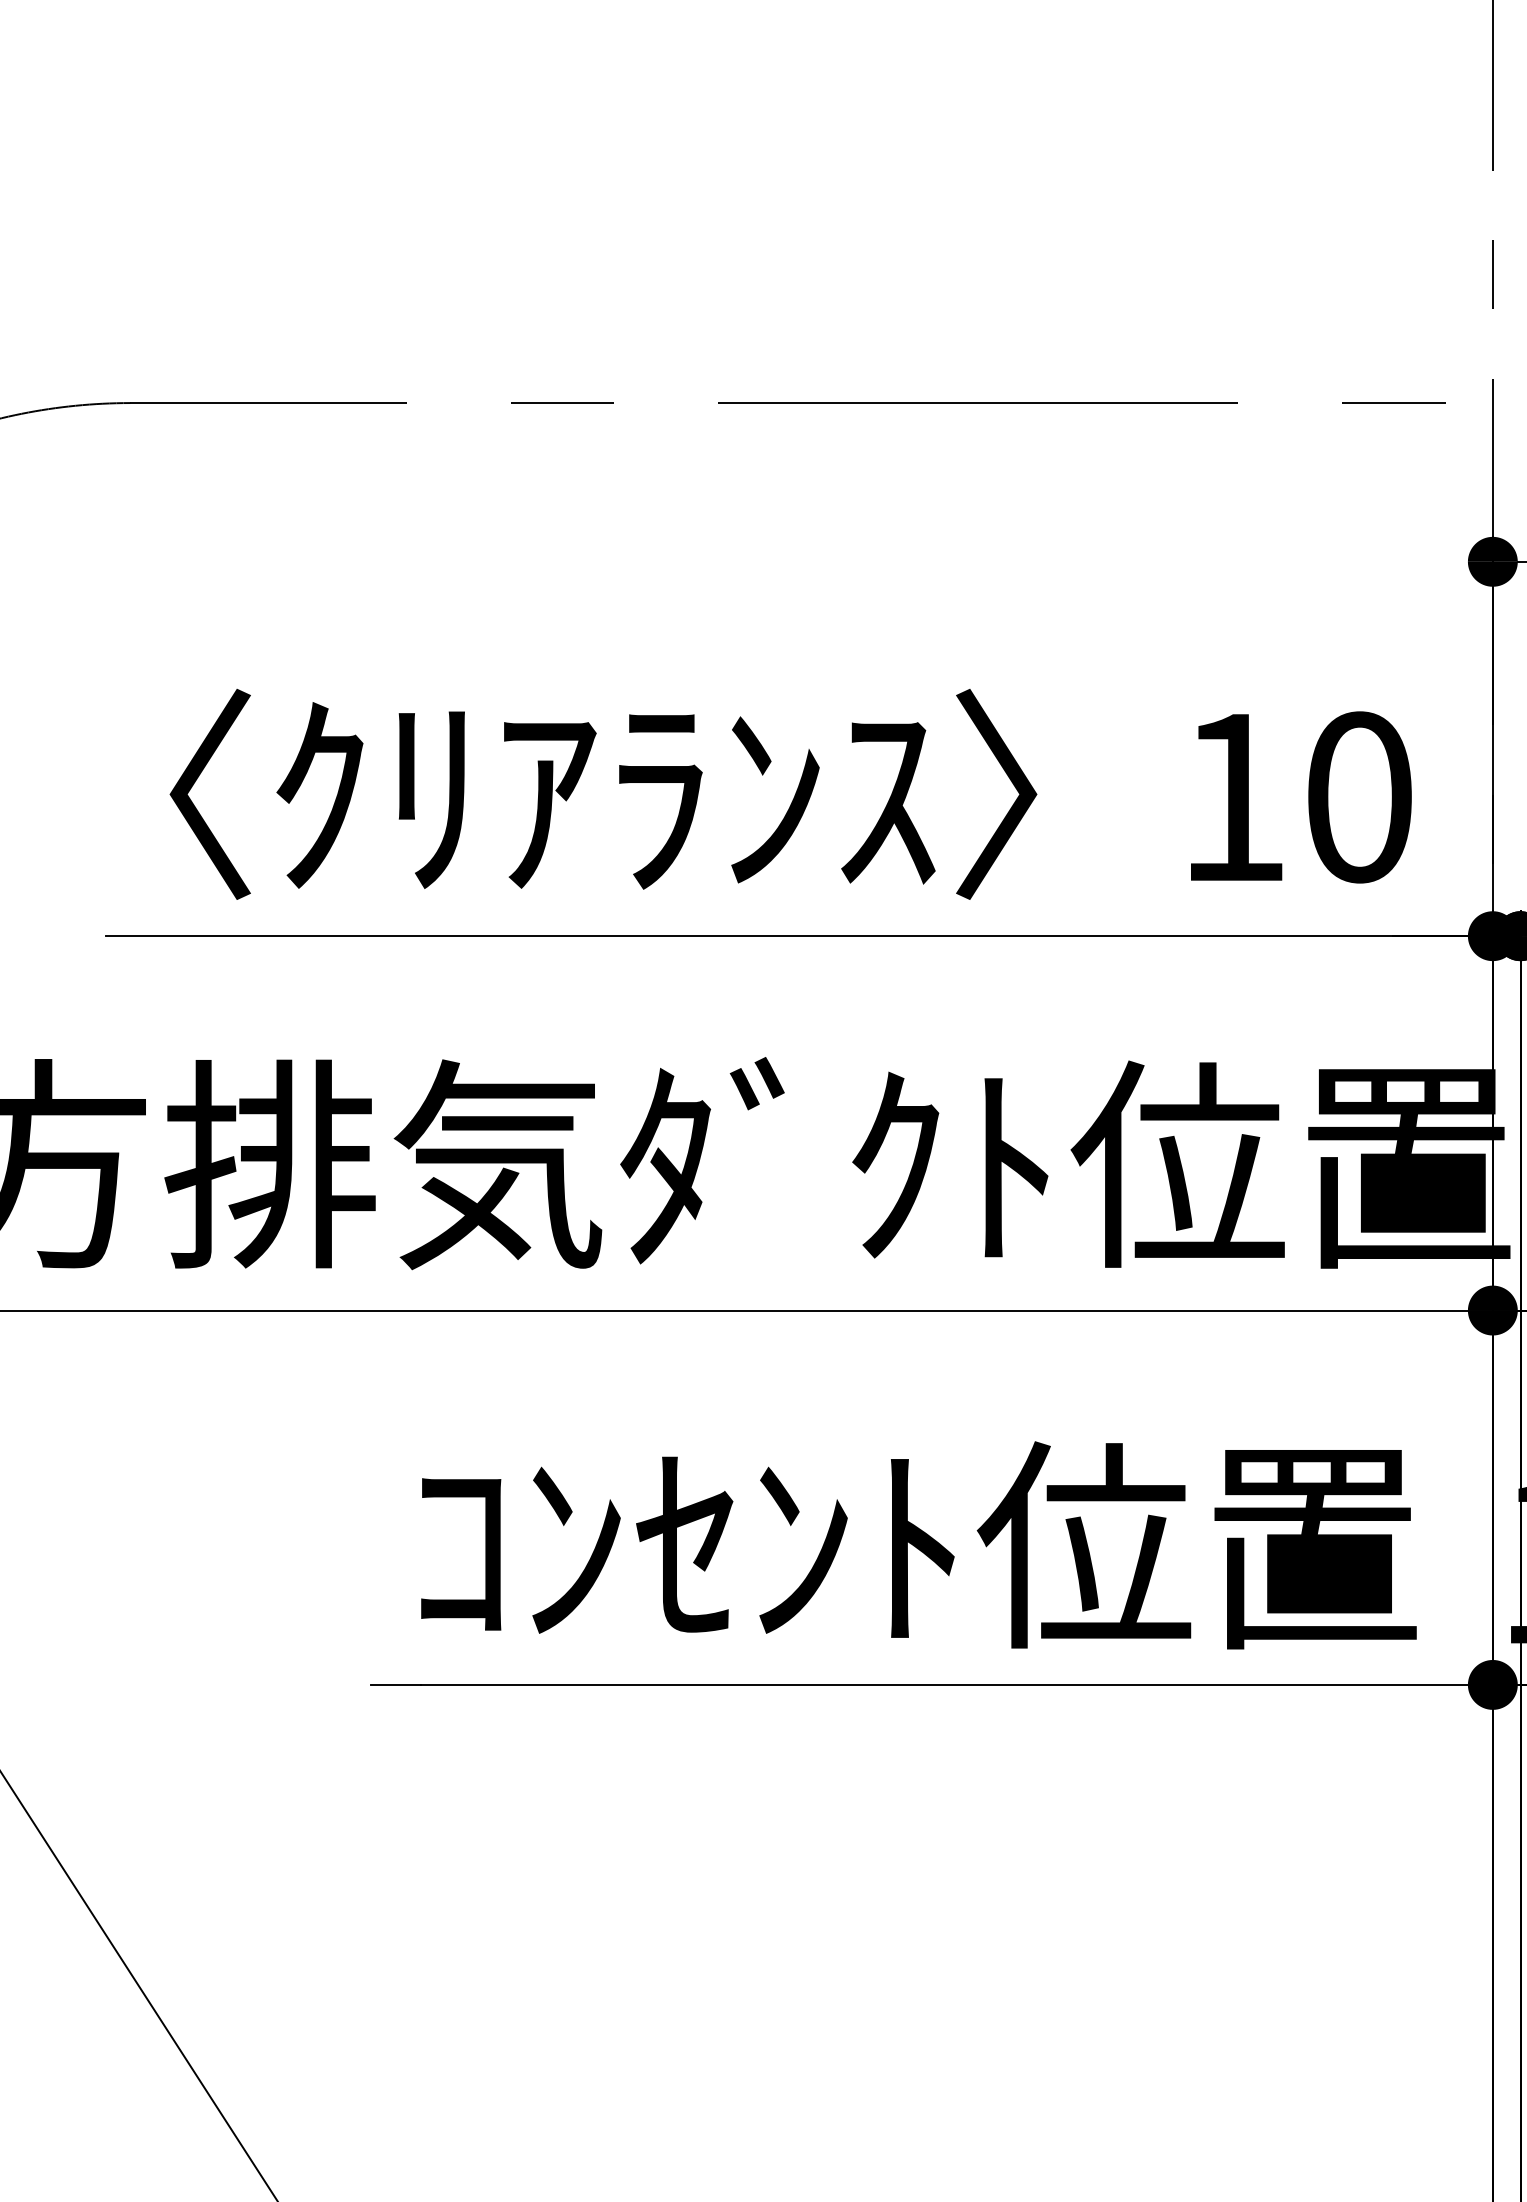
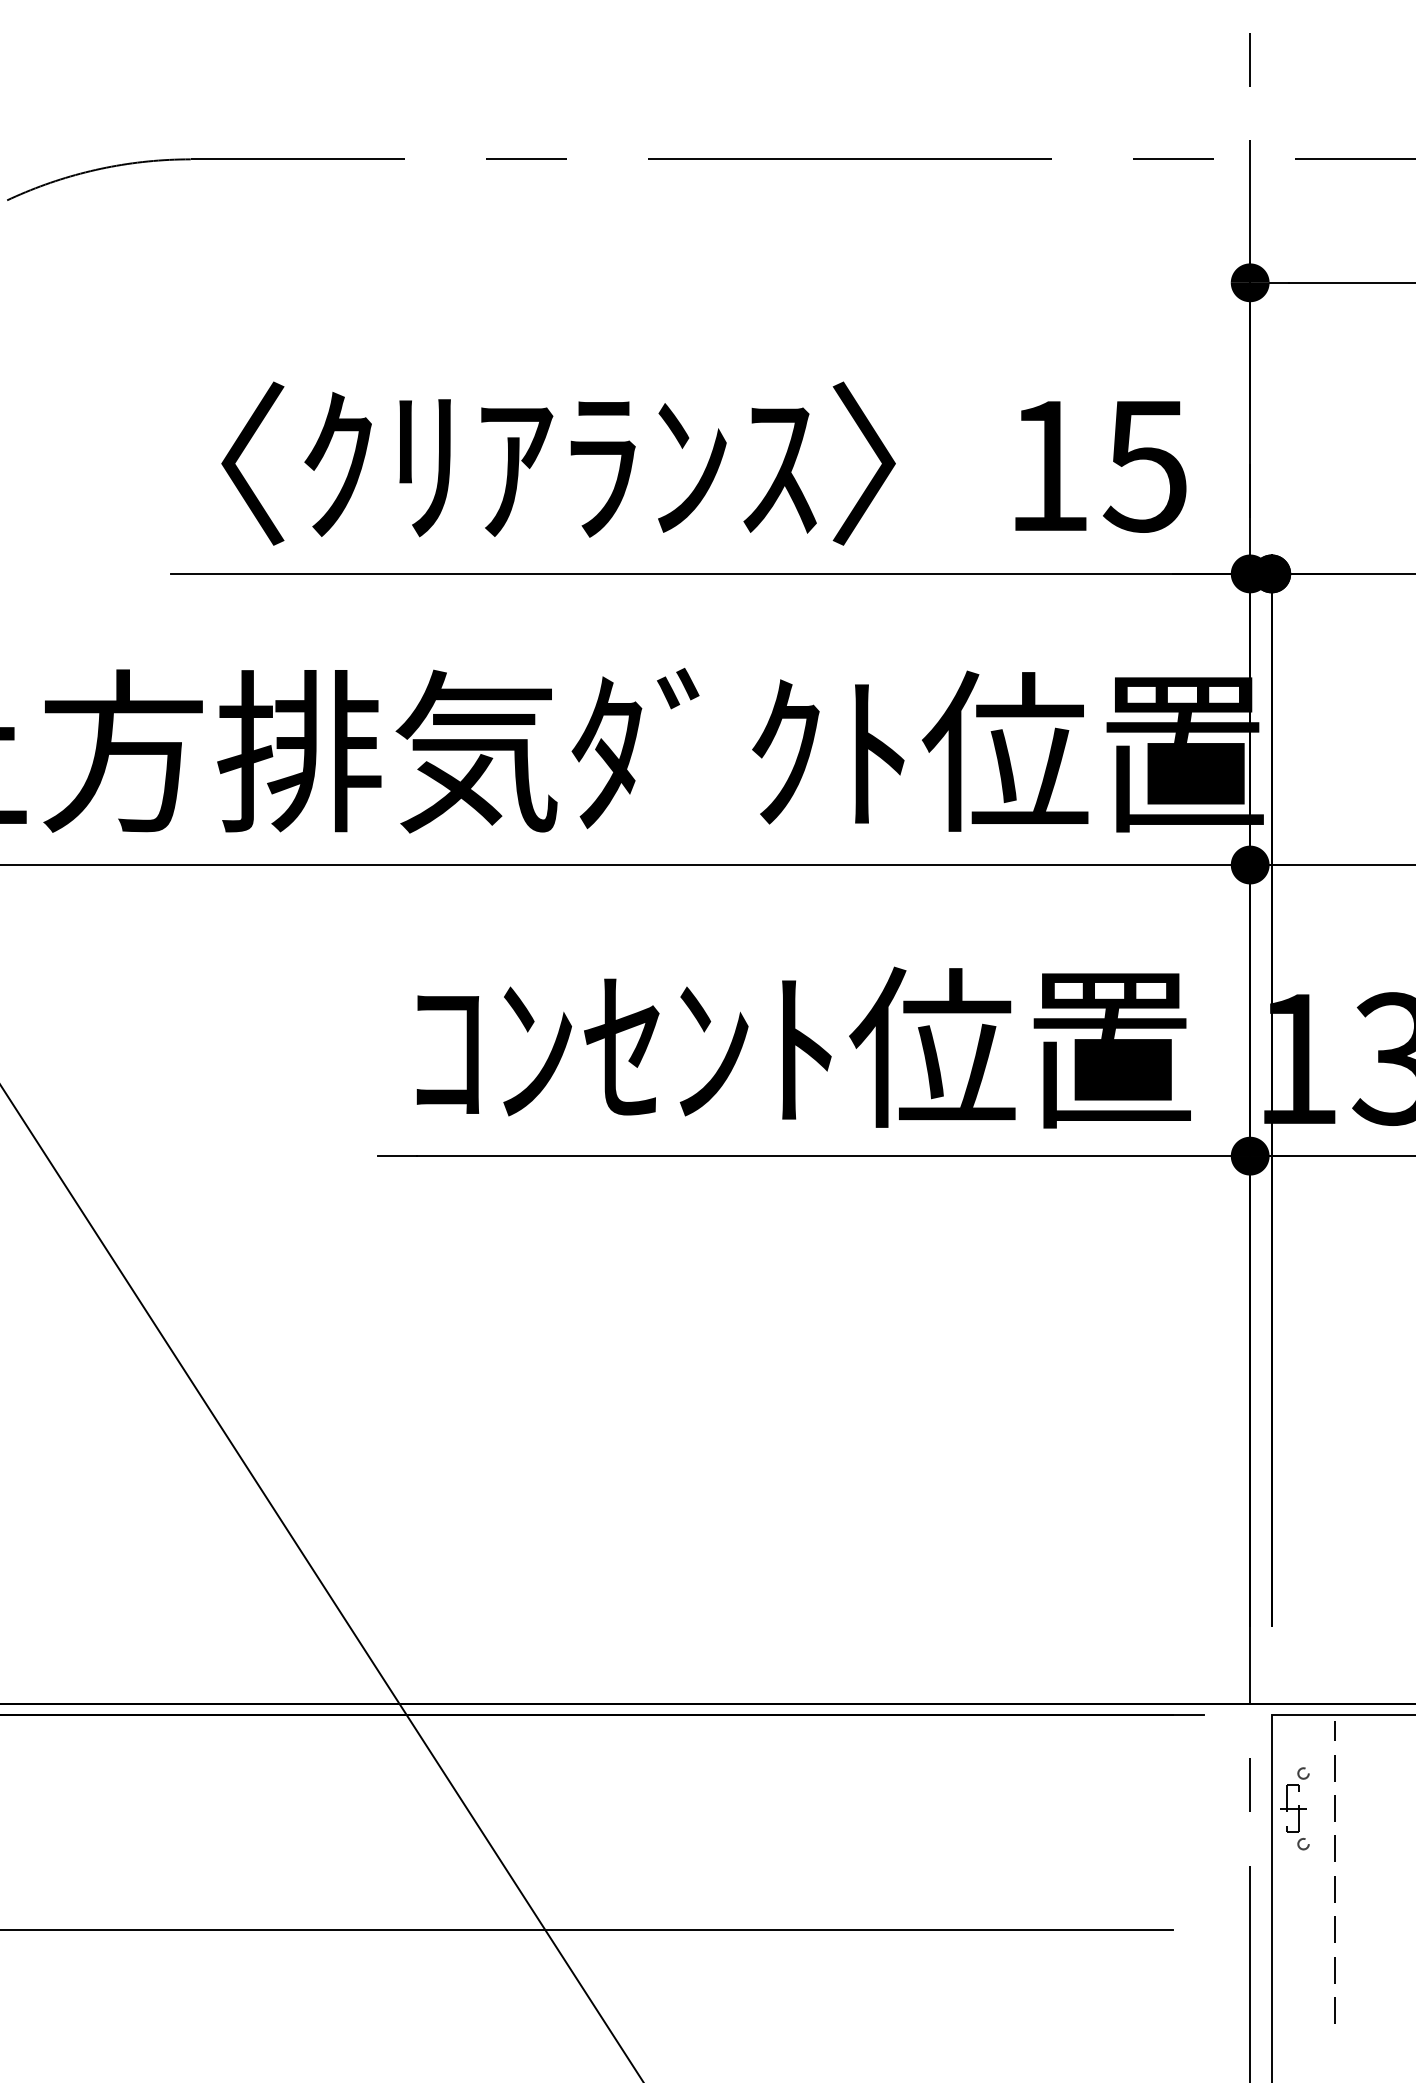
text: (1356, 796) -> (1144, 465), 10 -> 15

